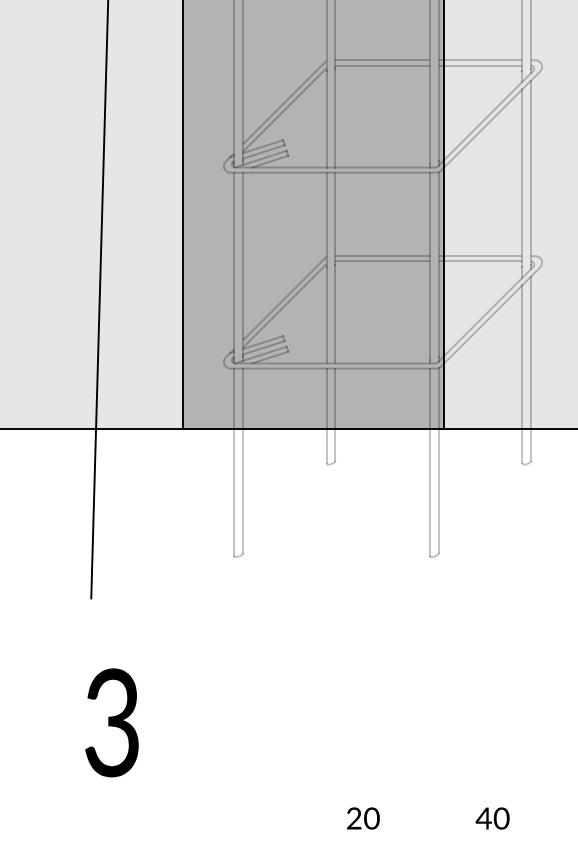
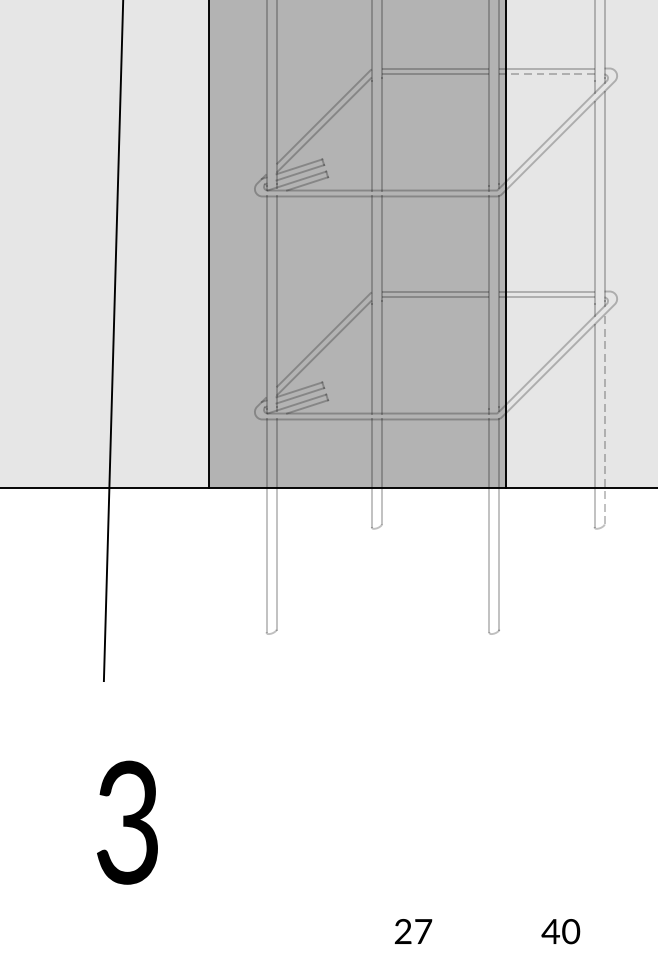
line: (480, 65) -> (546, 74), solid -> dashed
line: (531, 368) -> (605, 419), solid -> dashed
text: (371, 818) -> (422, 931), 20 -> 27

